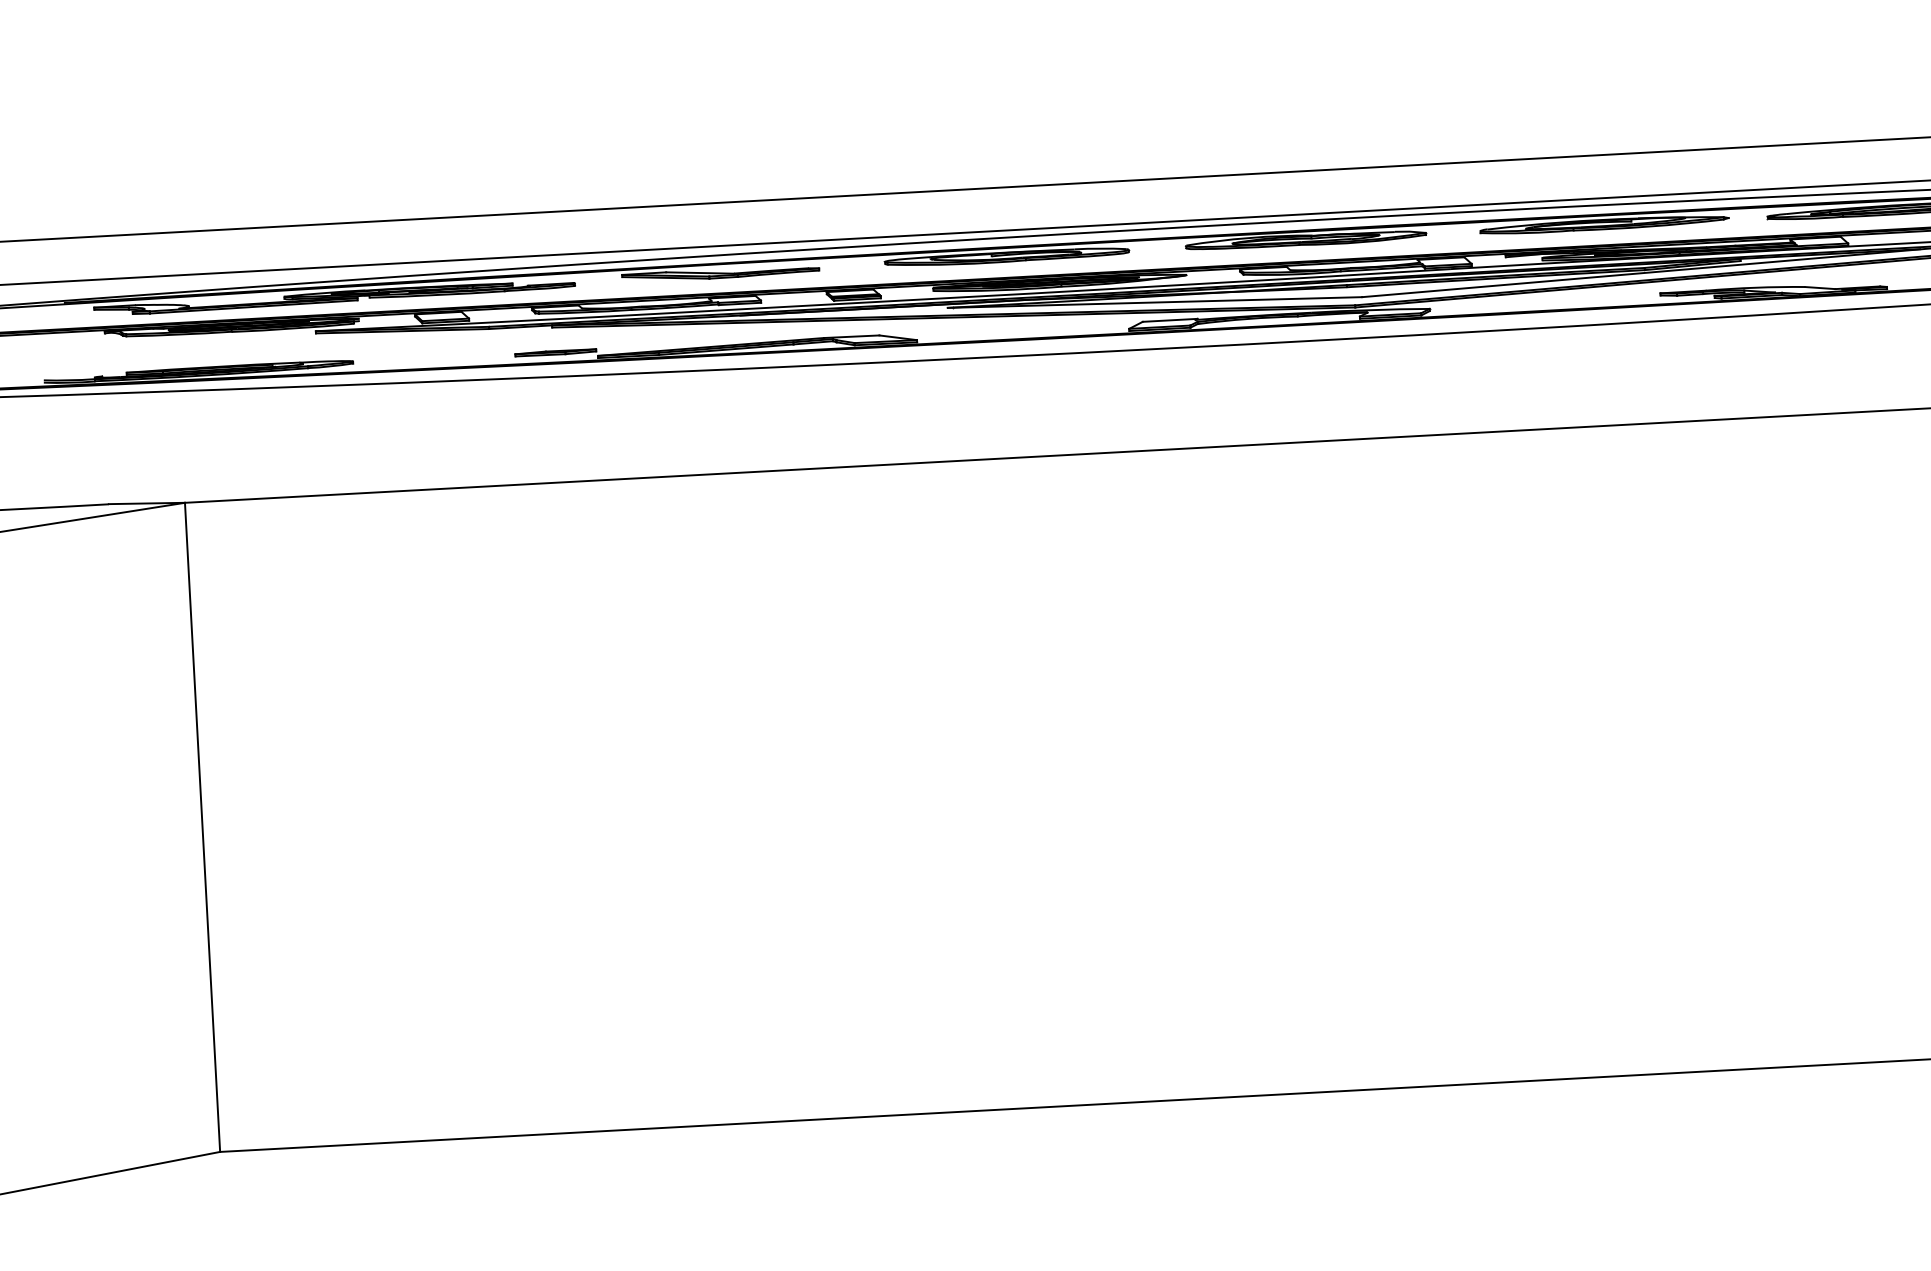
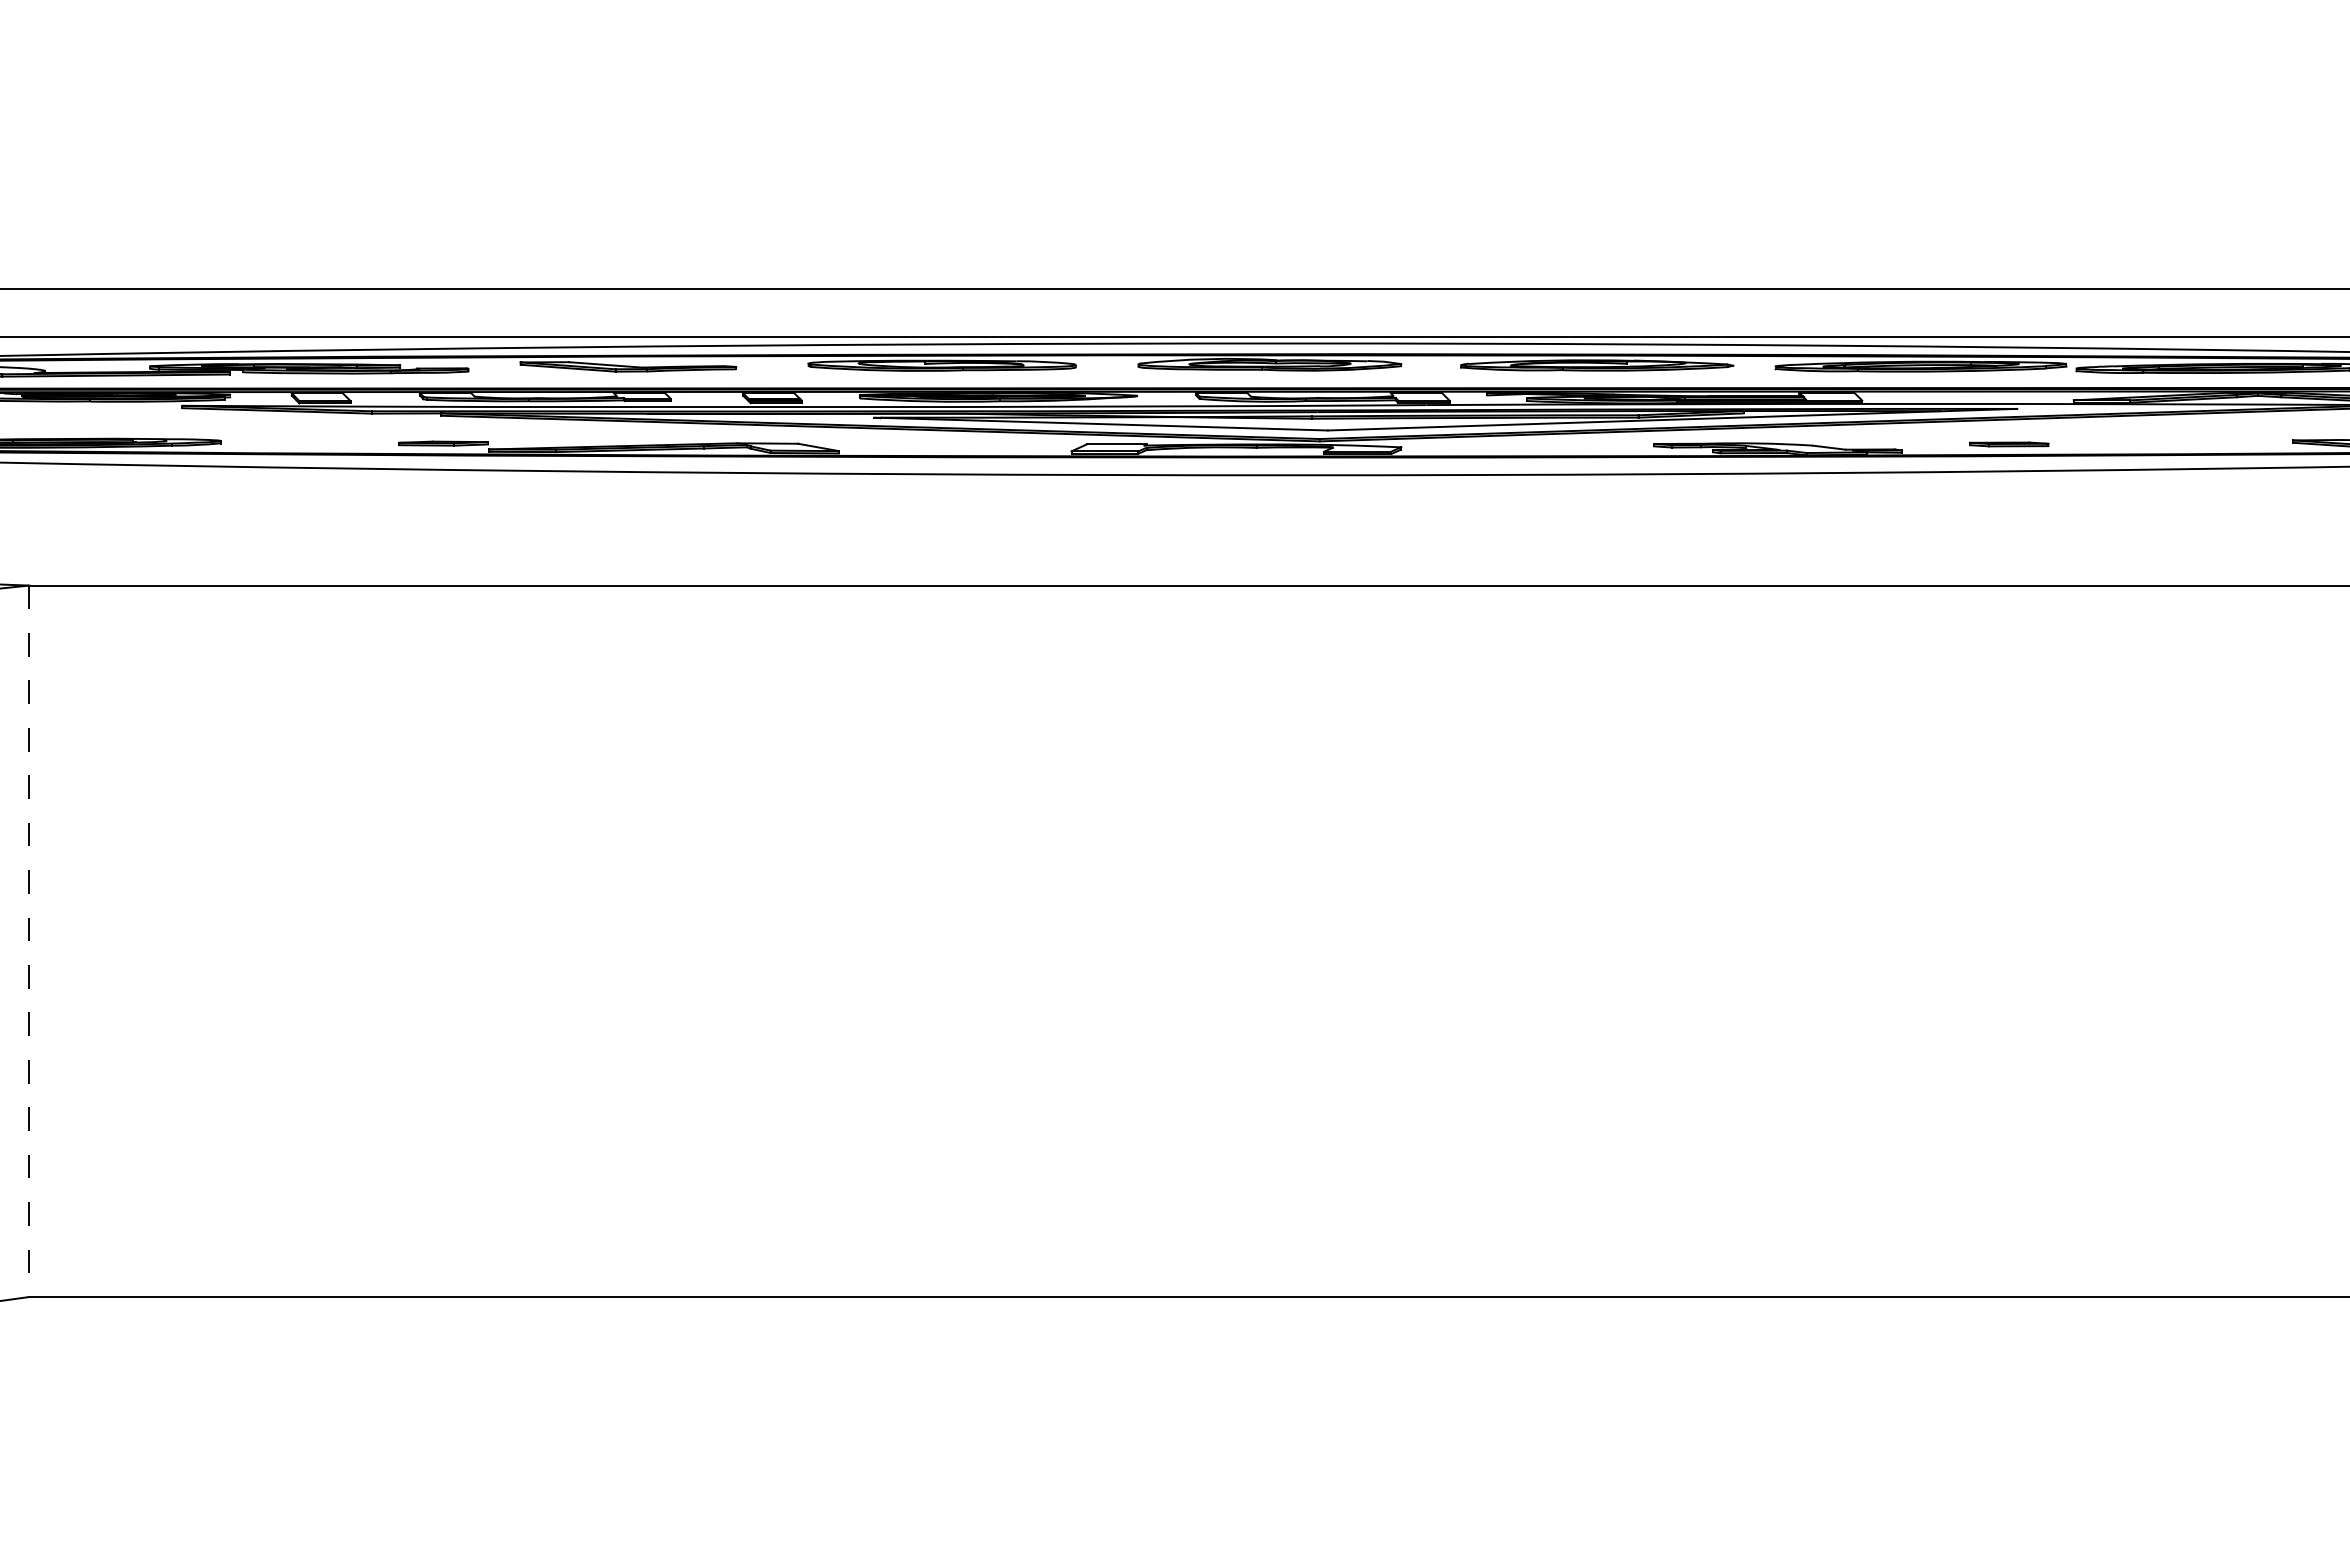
line: (202, 827) -> (29, 941), solid -> dashed

